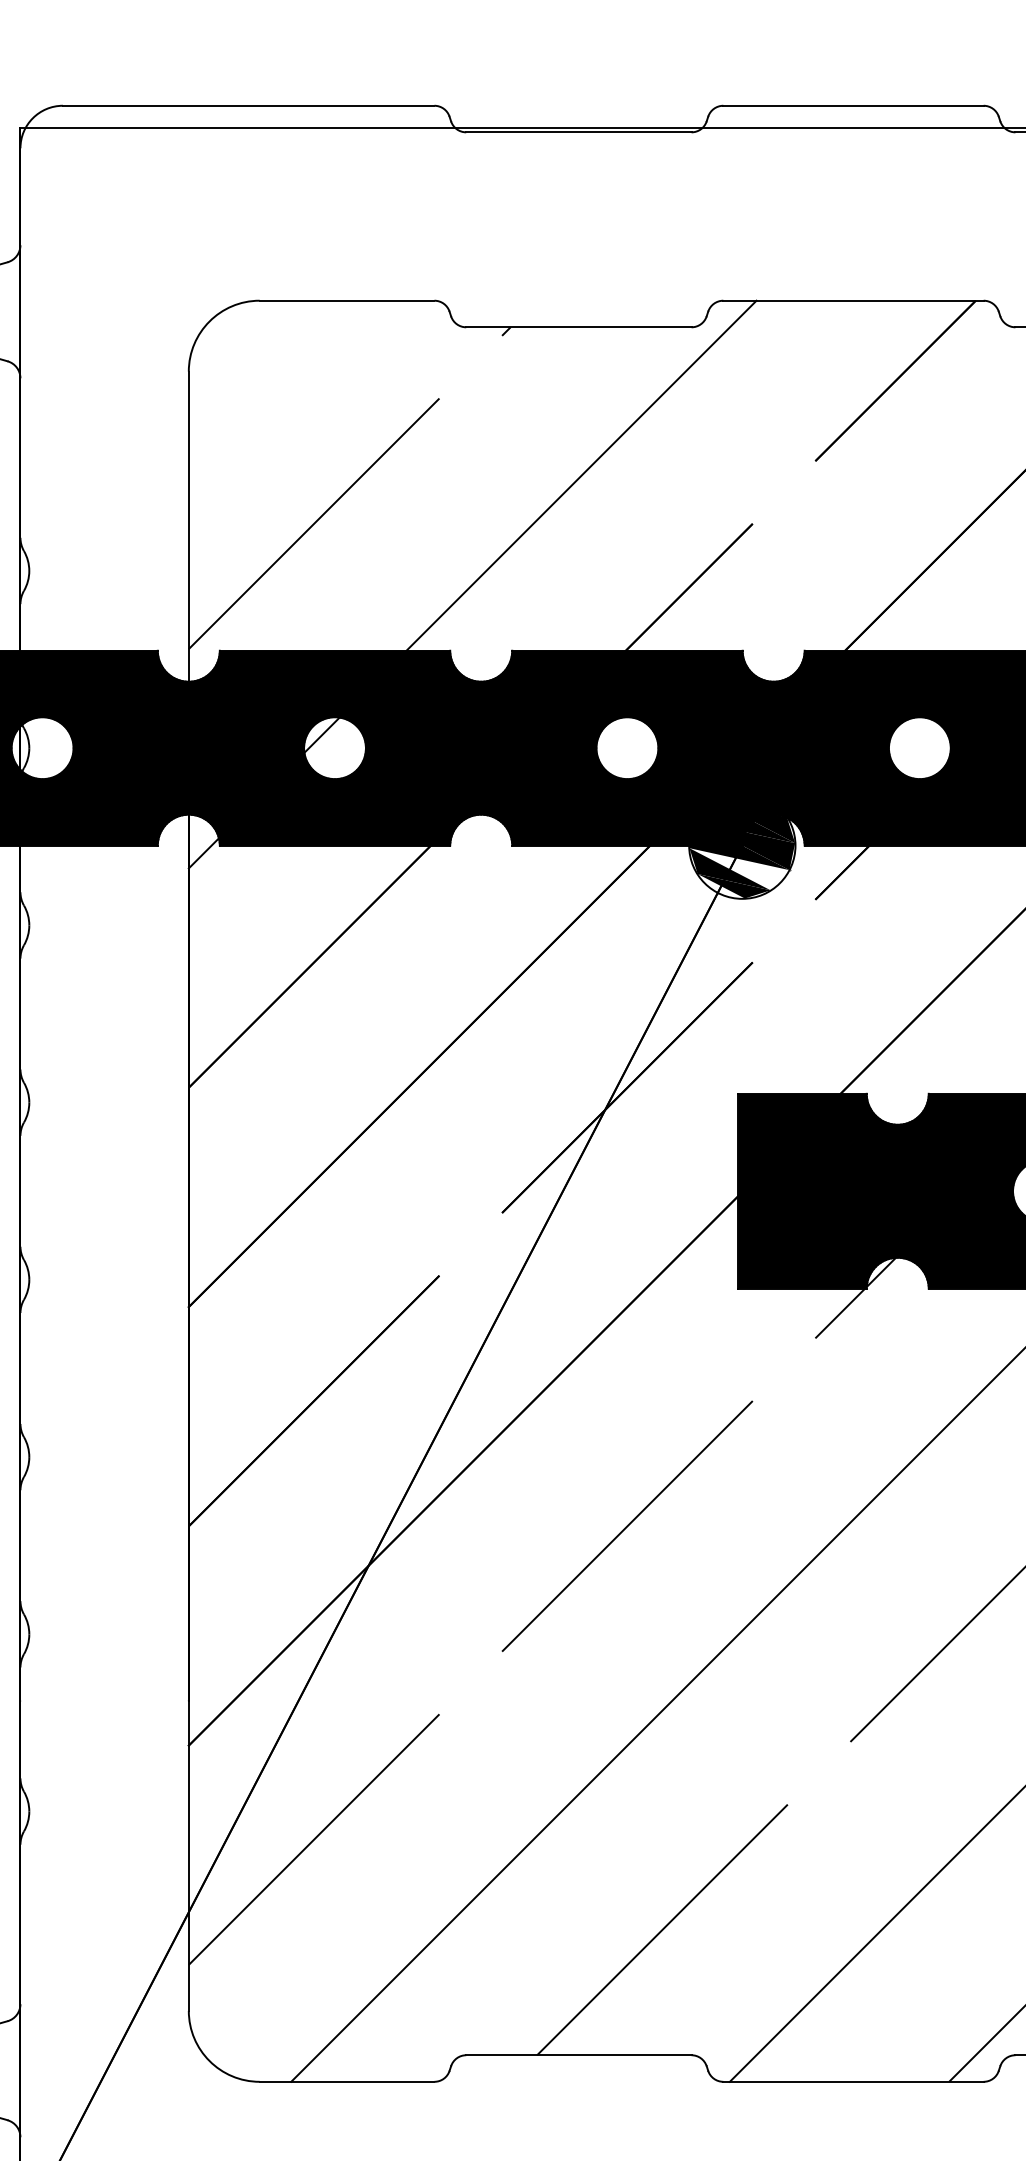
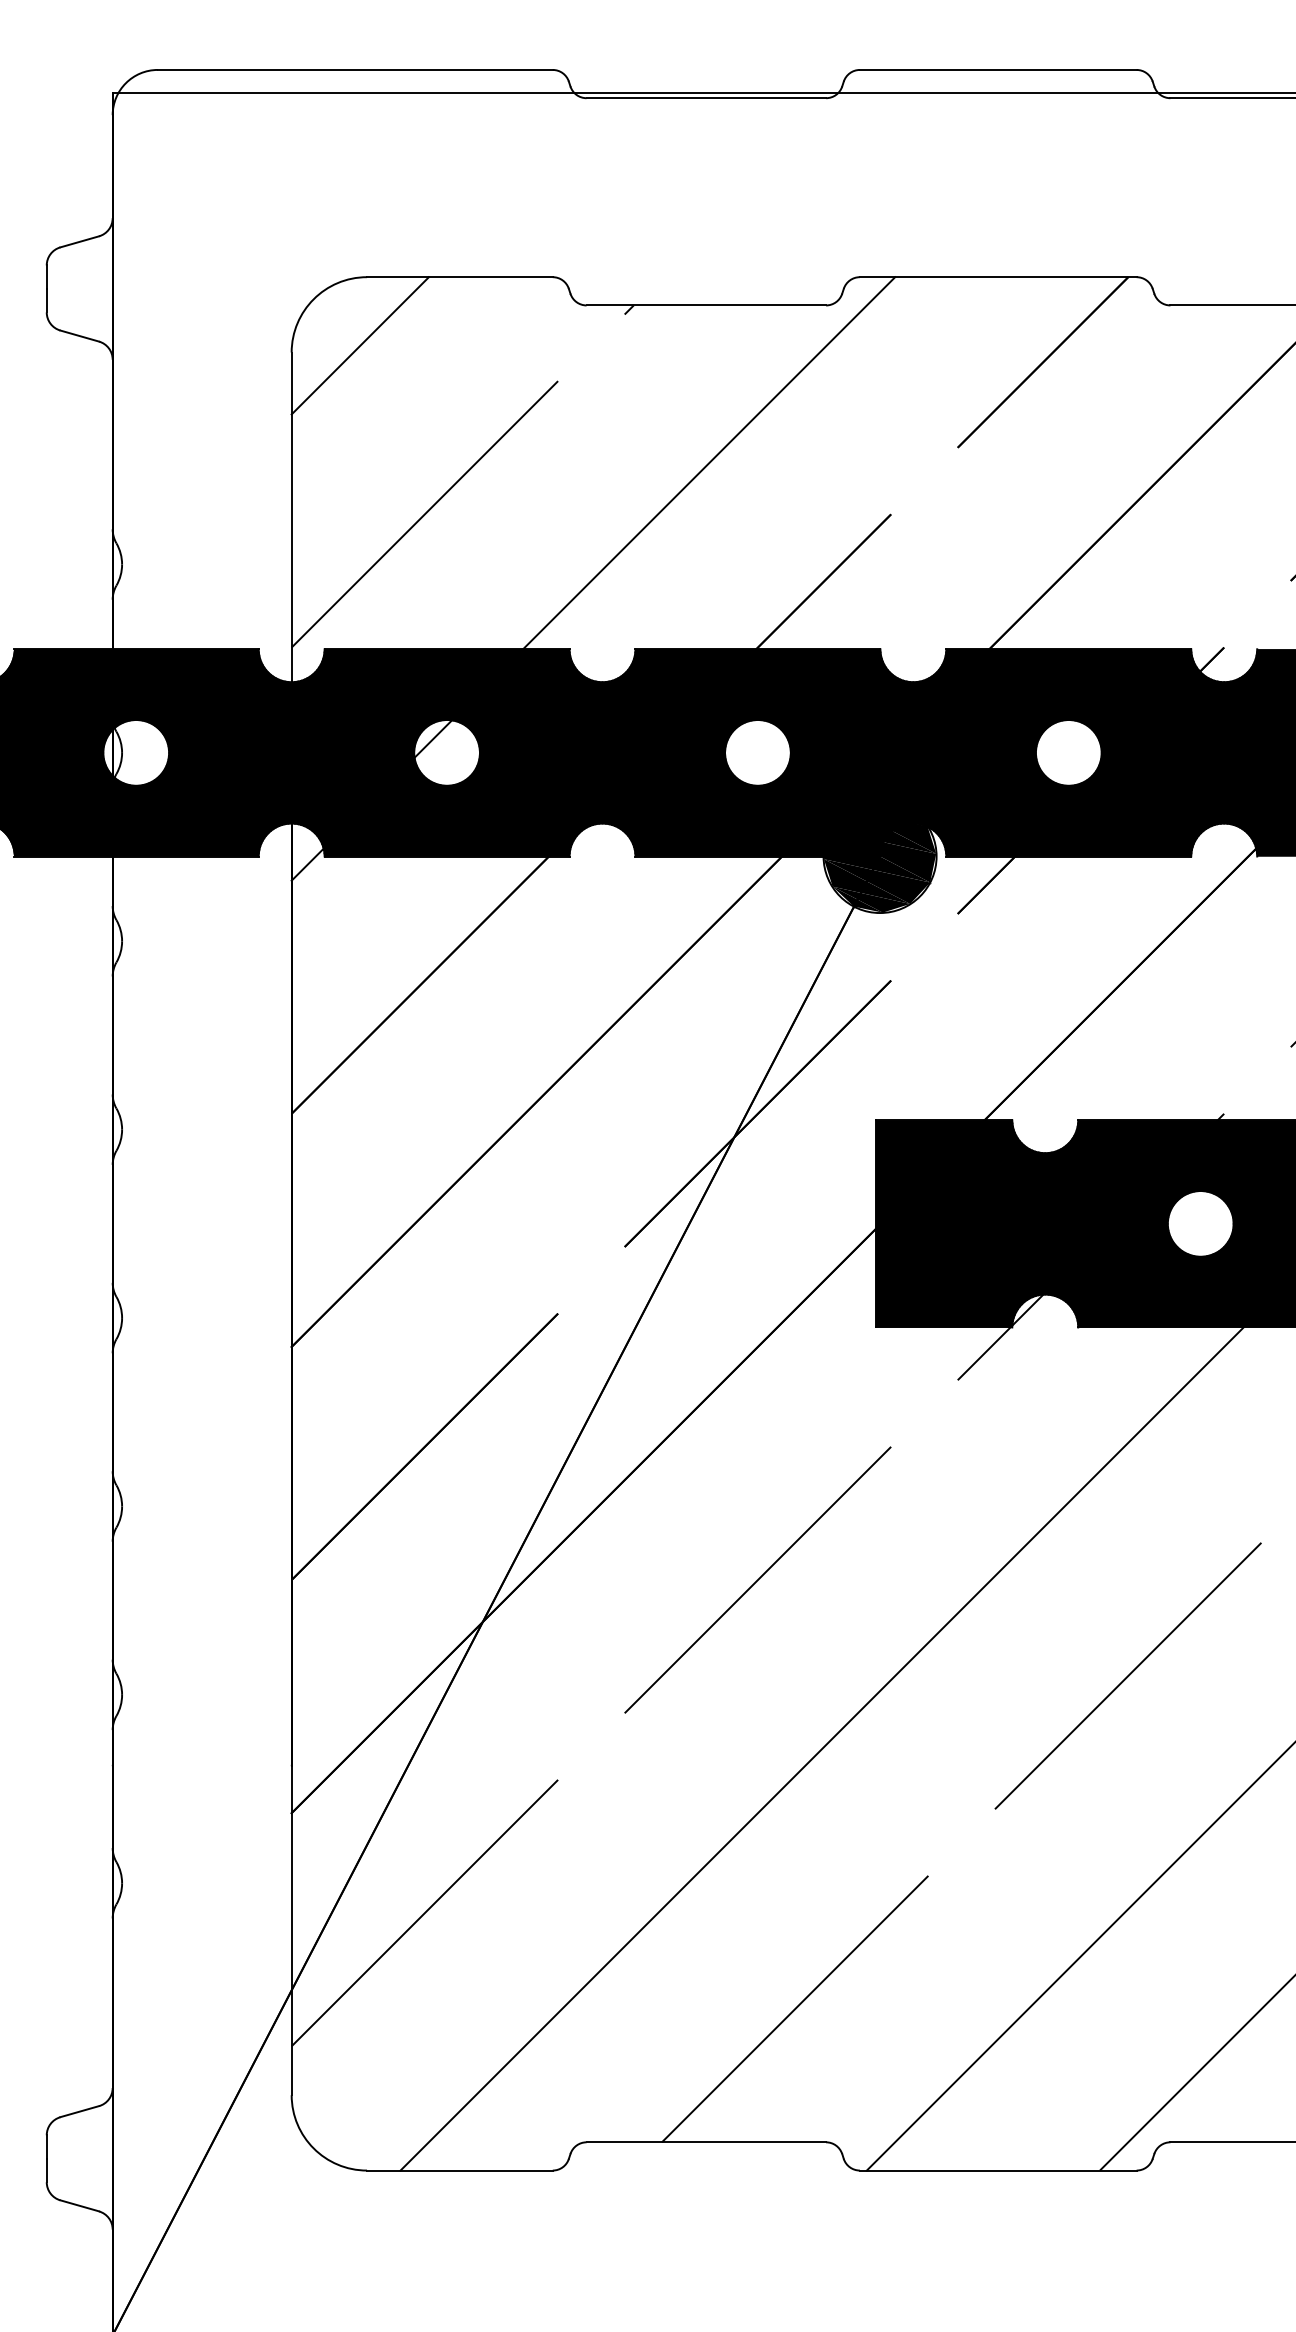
line: (252, 364) -> (359, 345), added
fill: (738, 869) -> (876, 881), added
fill: (721, 886) -> (857, 899), added

